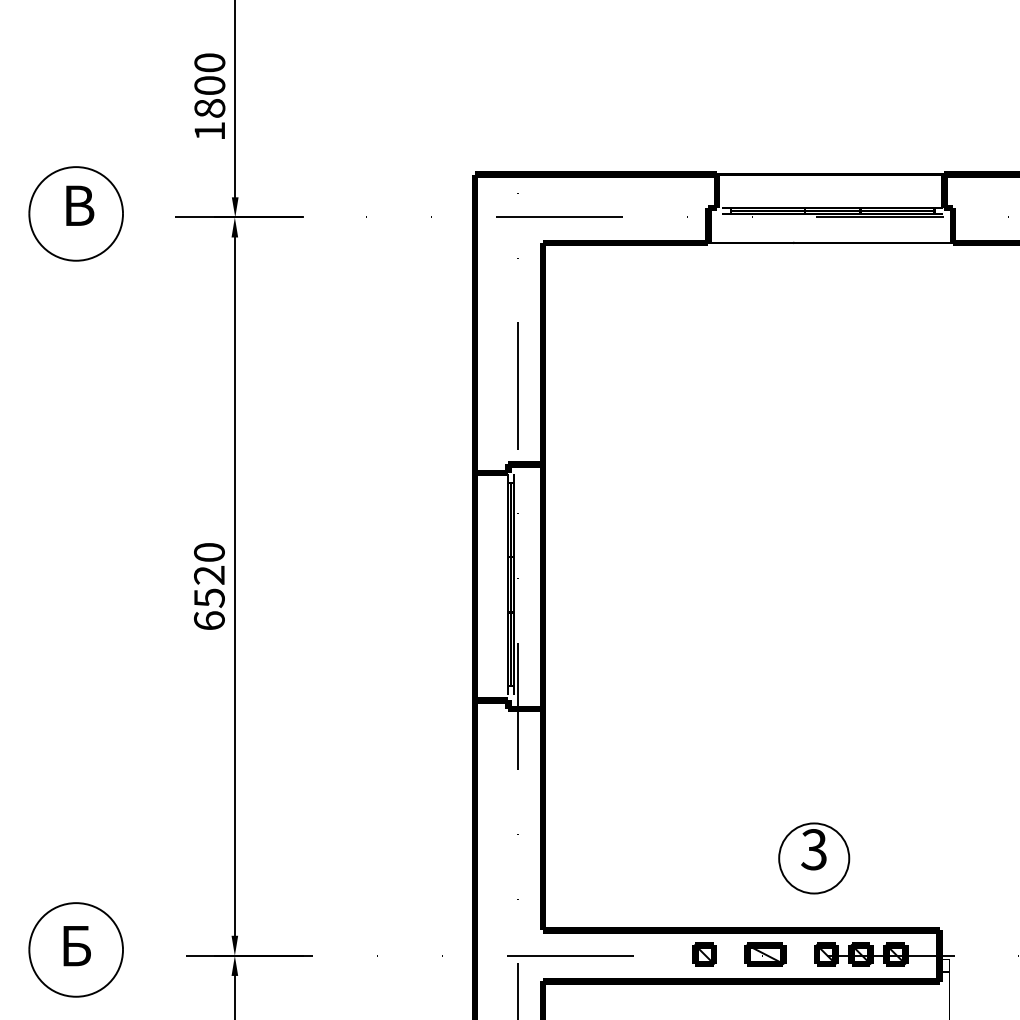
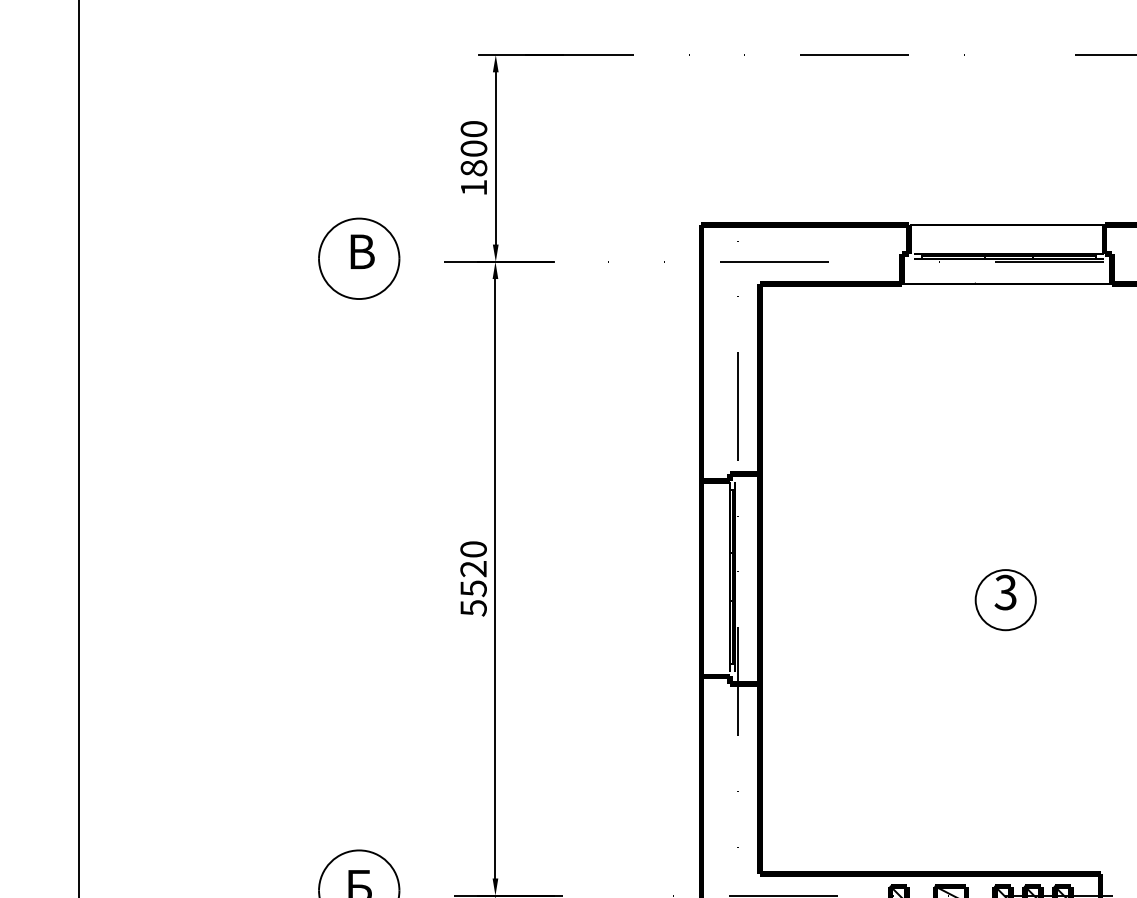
text: (209, 620) -> (473, 607), 6520 -> 5520
part: (813, 858) -> (1005, 600), moved

